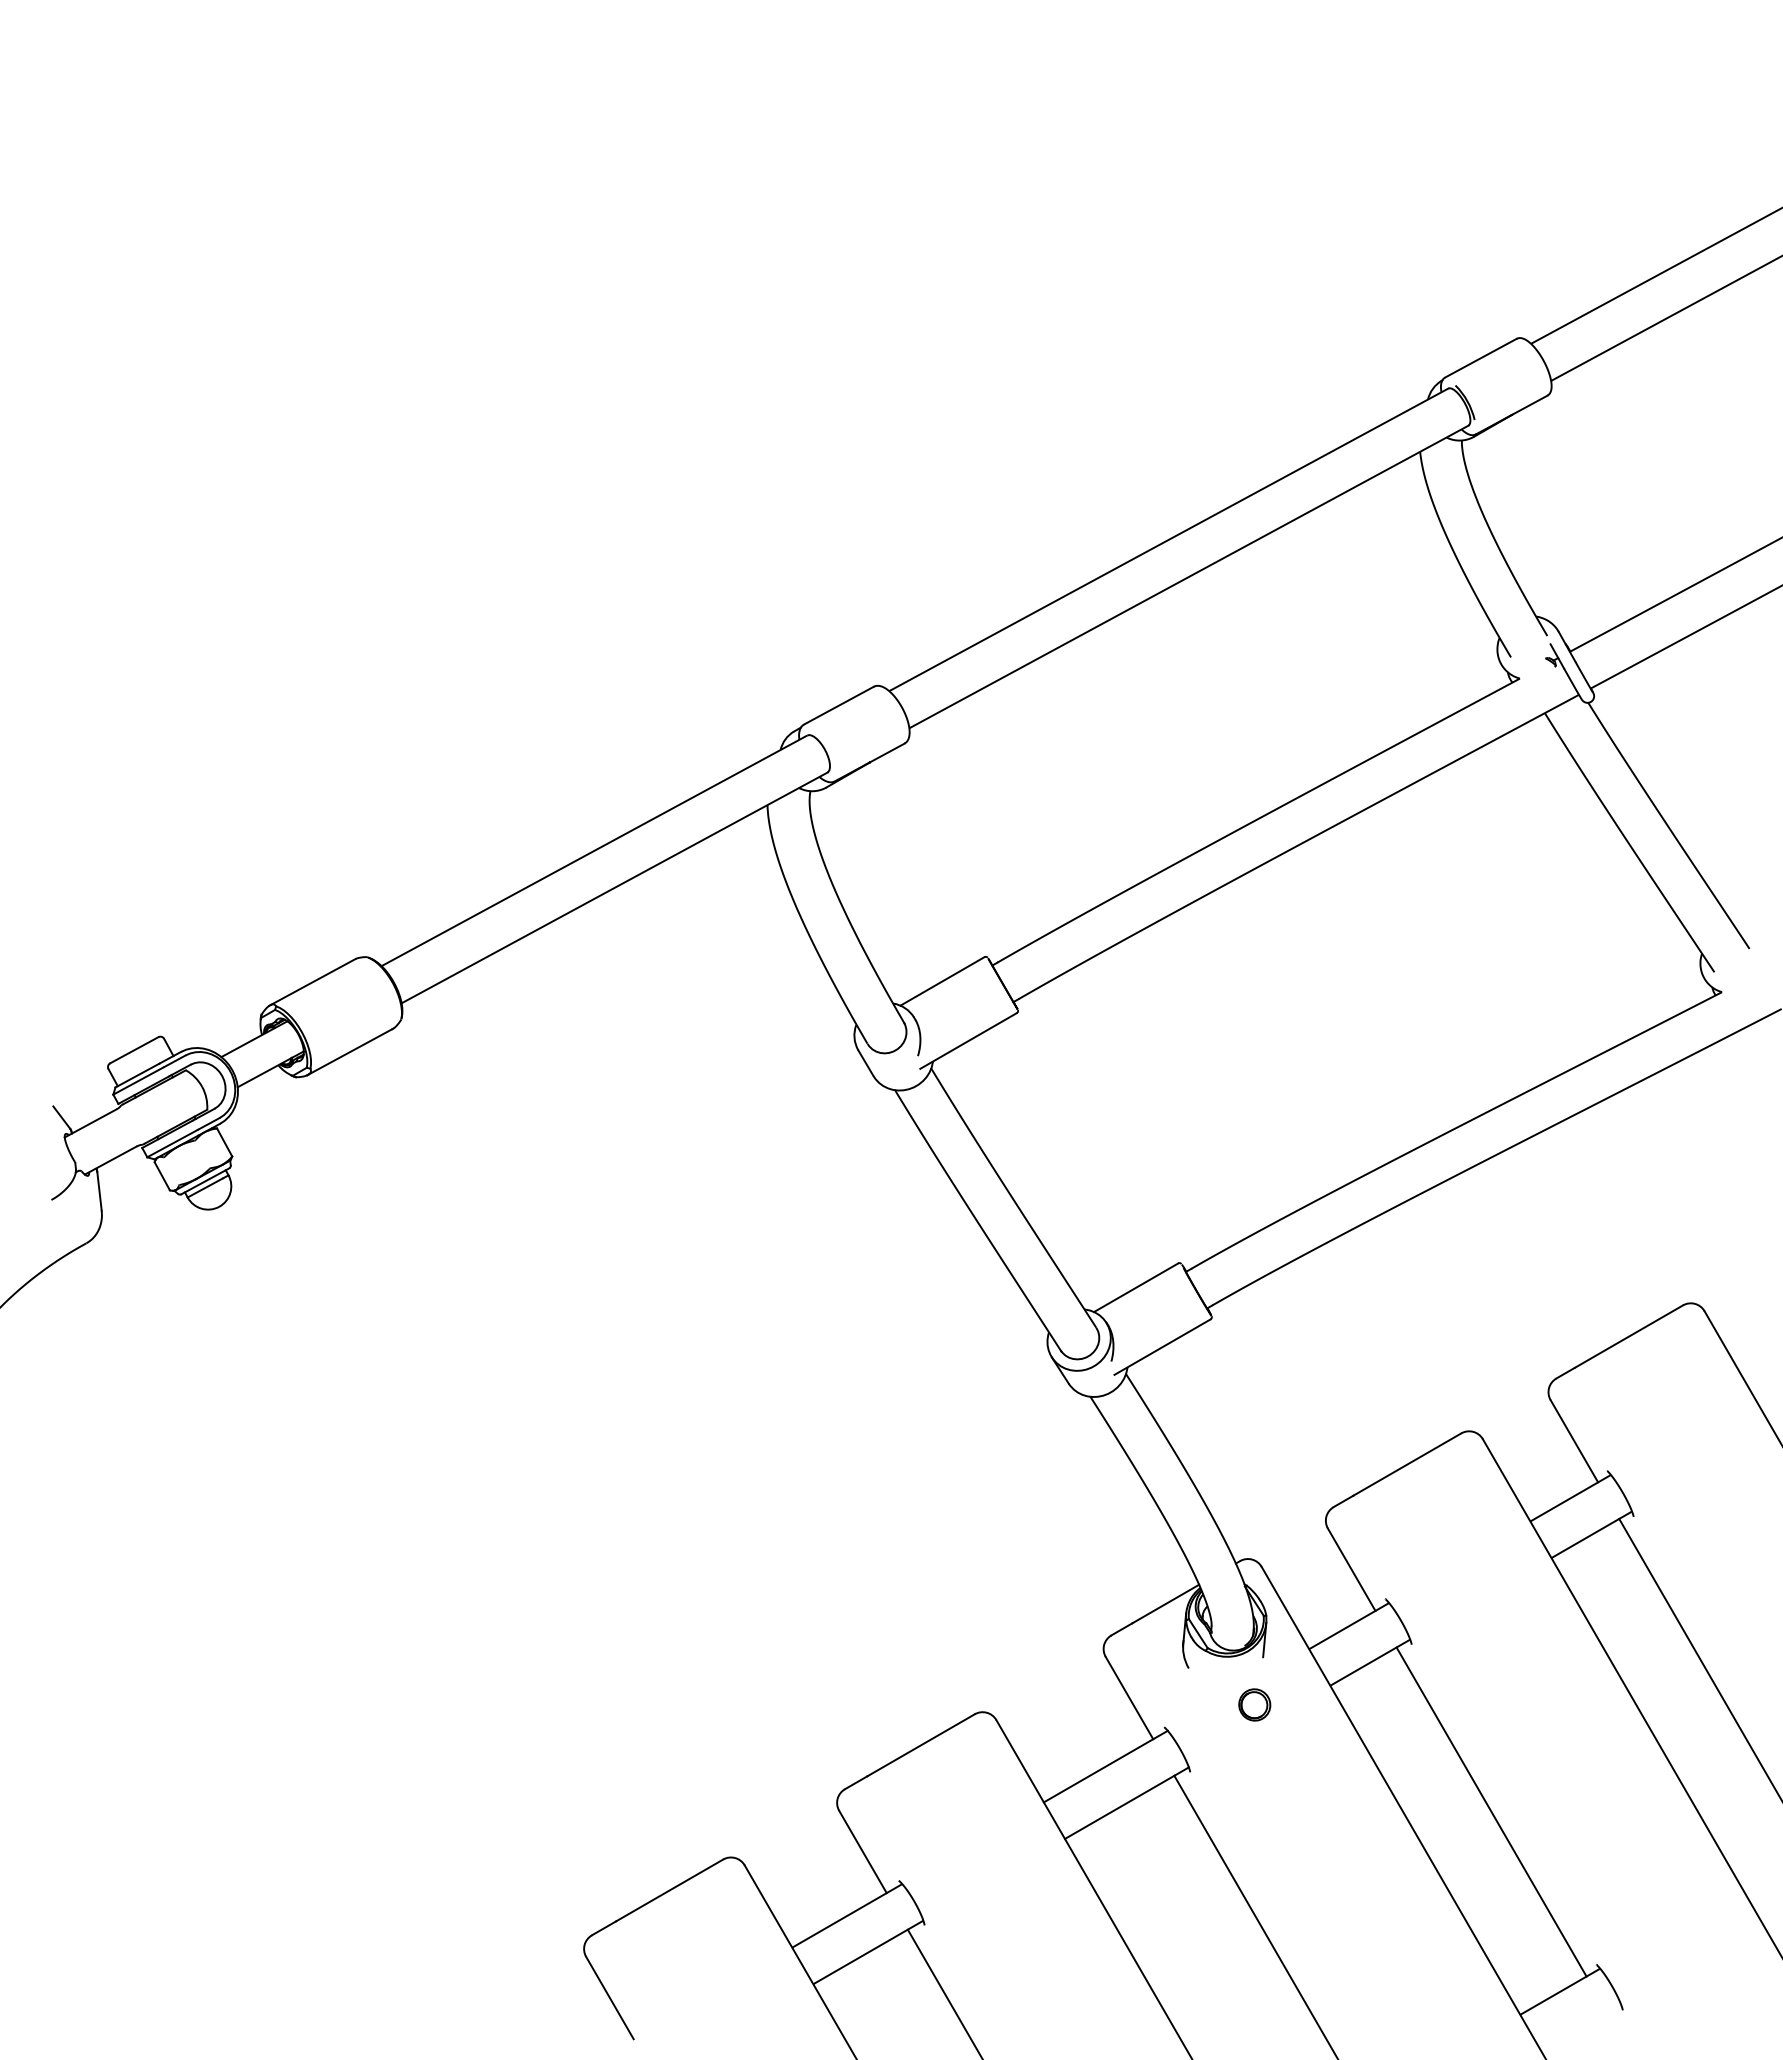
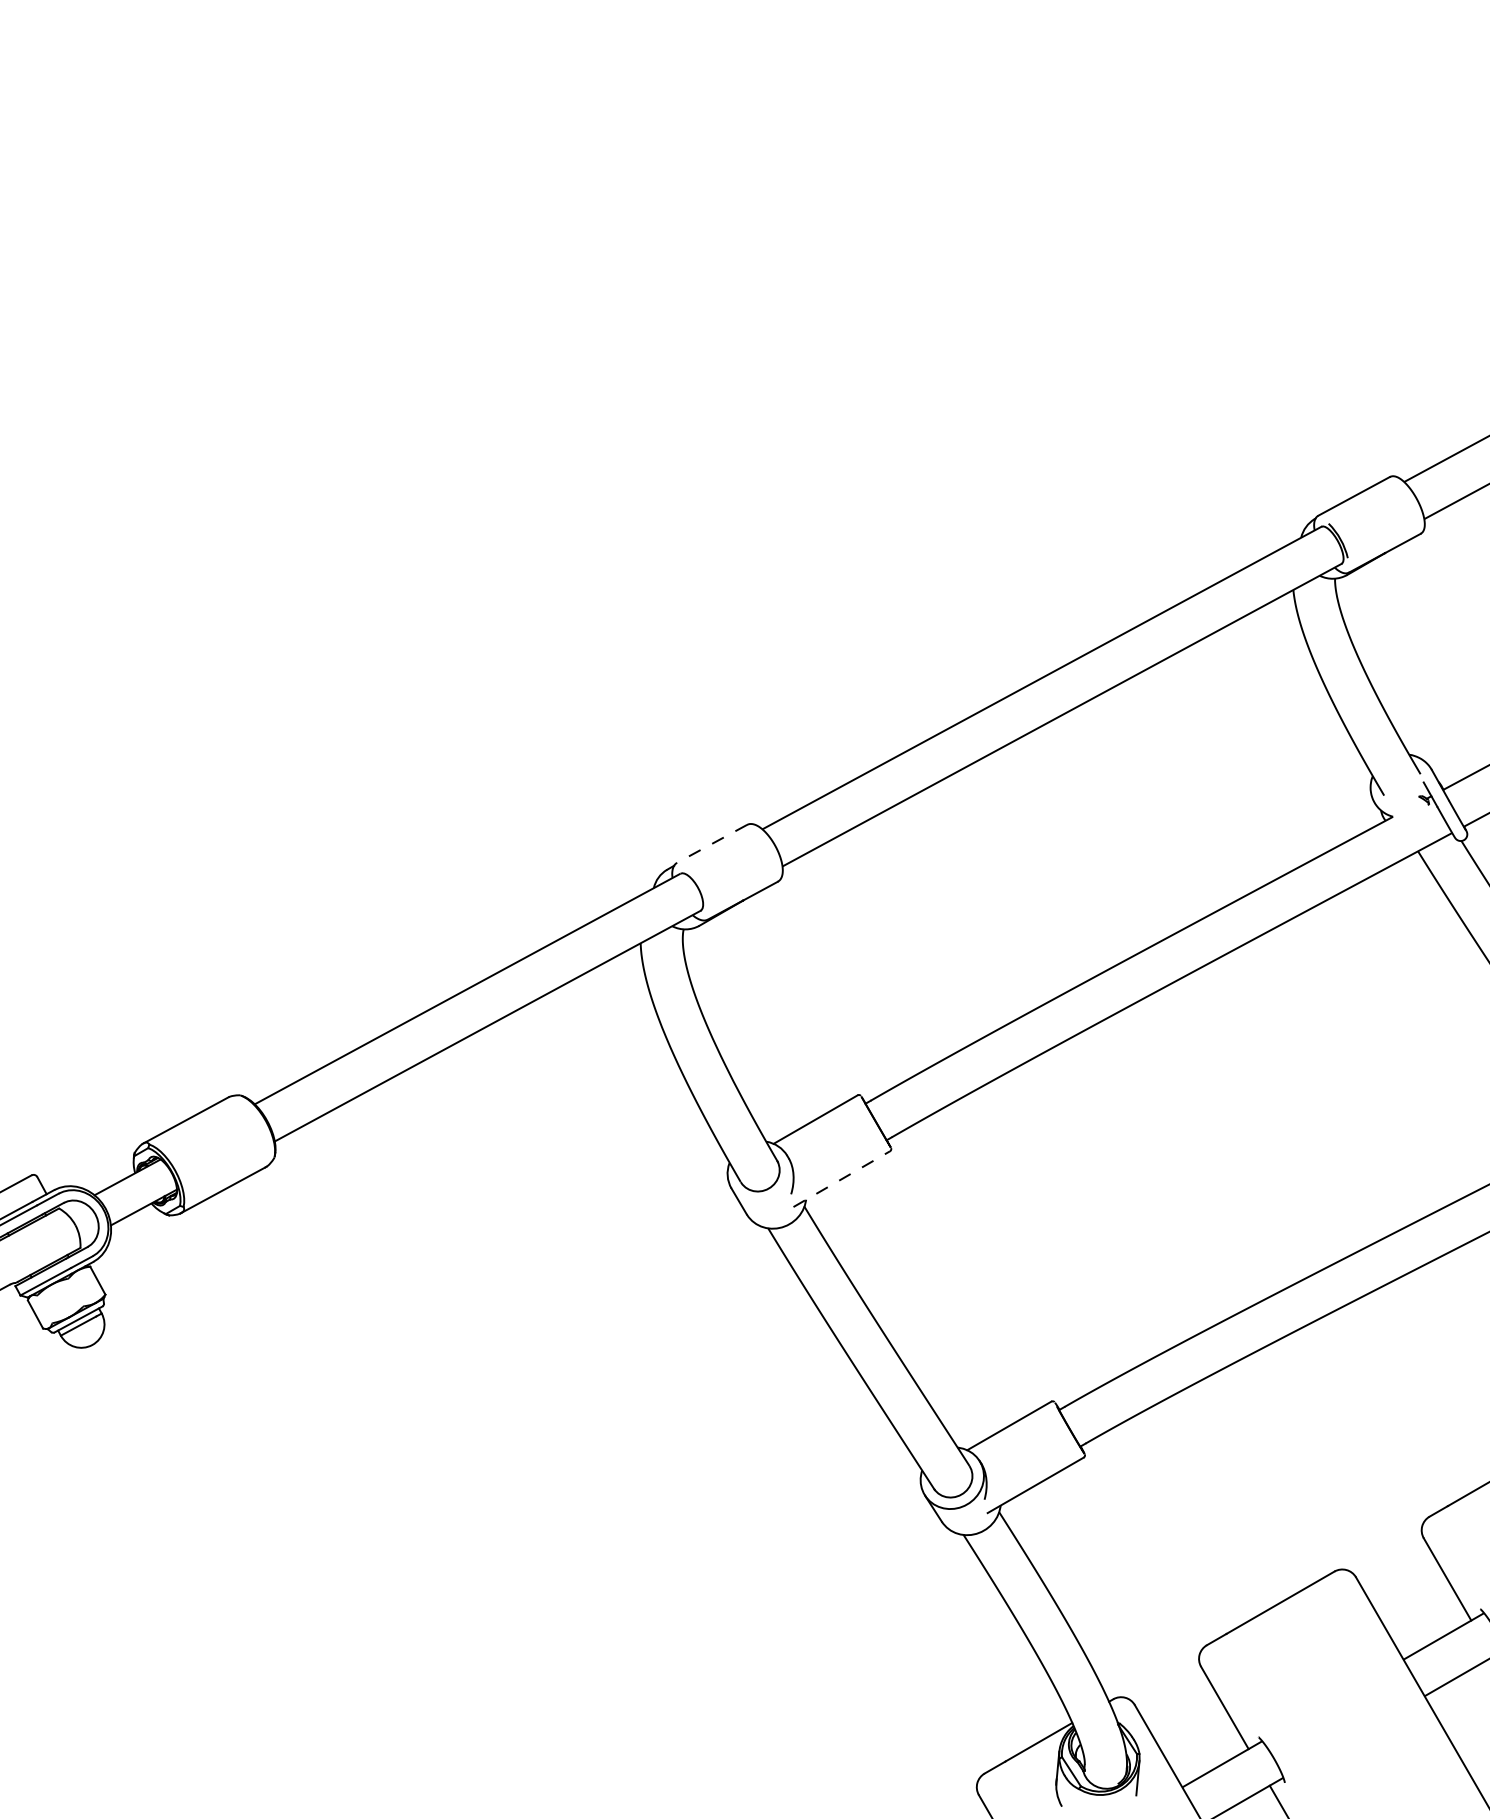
line: (838, 705) -> (711, 843), solid -> dashed
line: (968, 1041) -> (841, 1179), solid -> dashed

